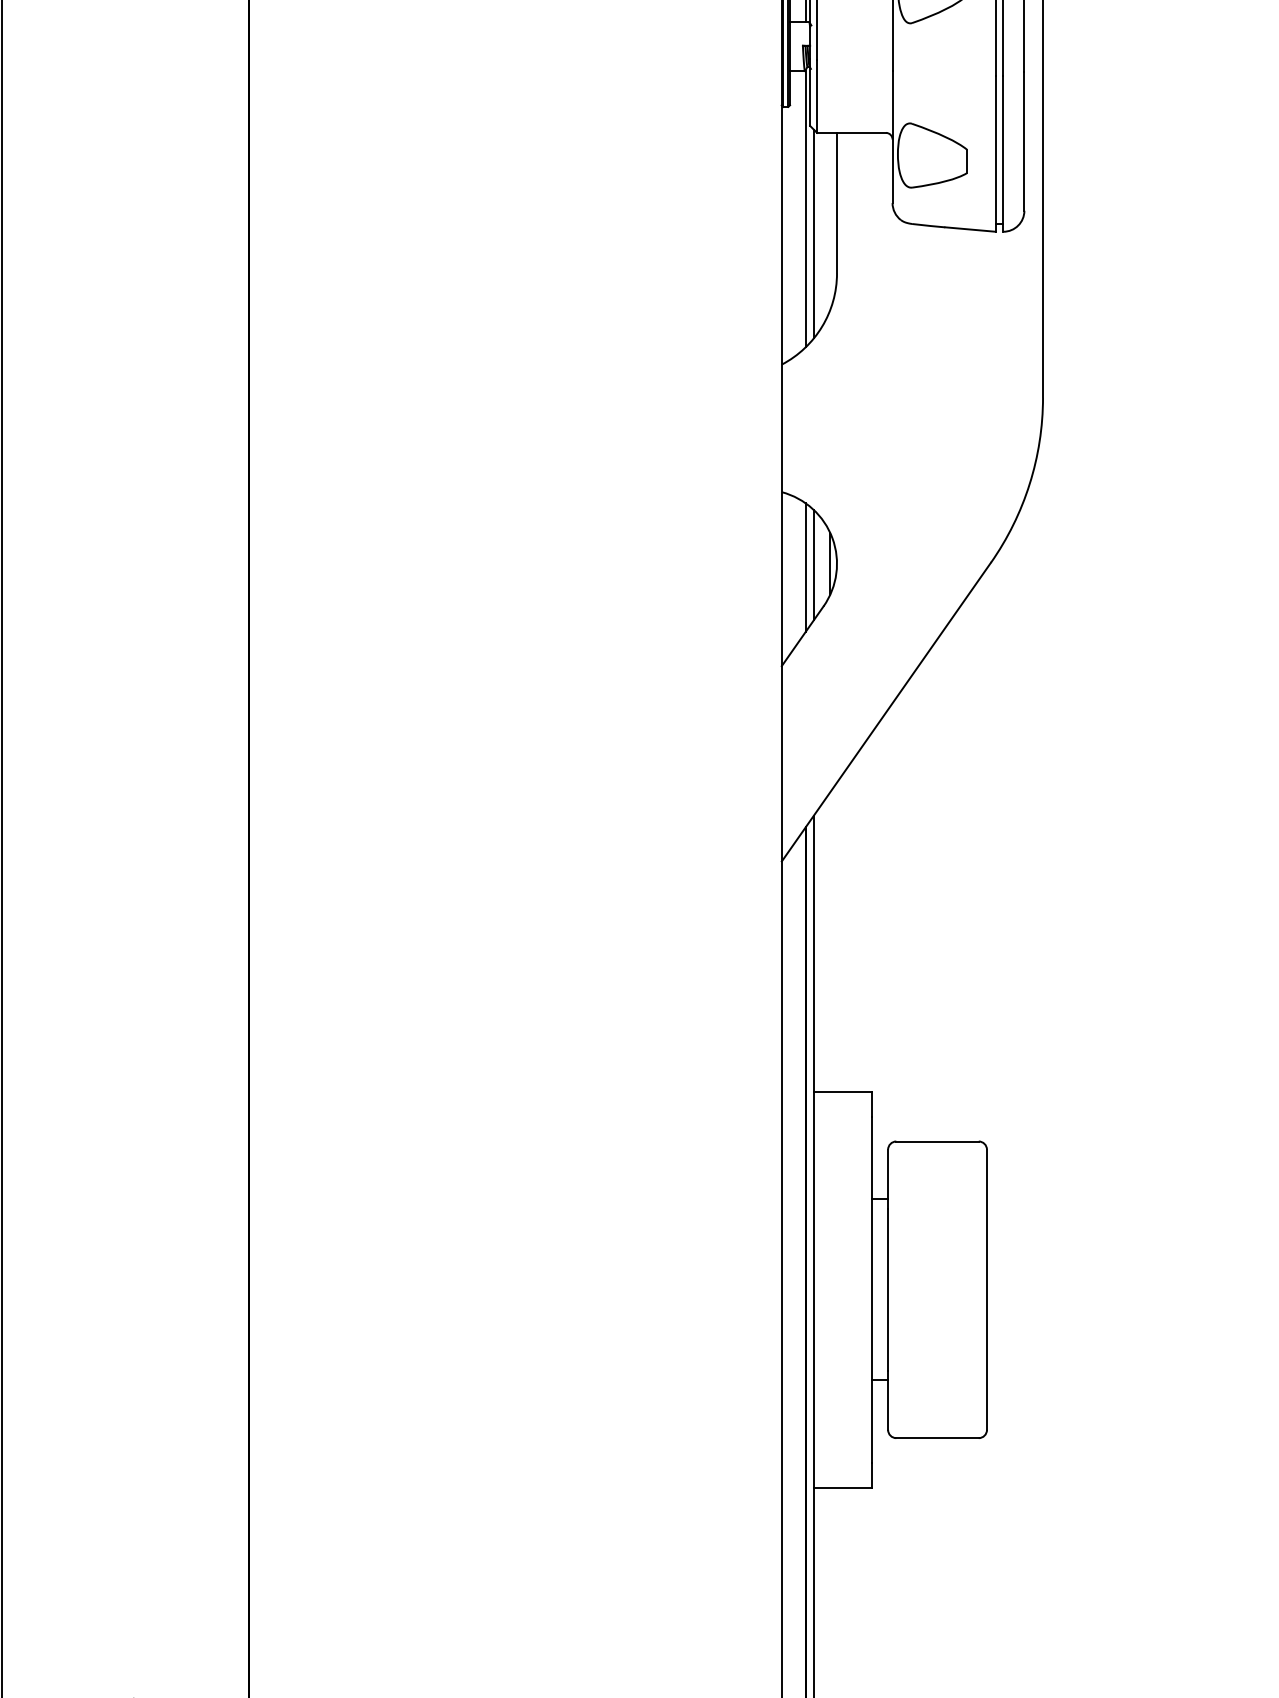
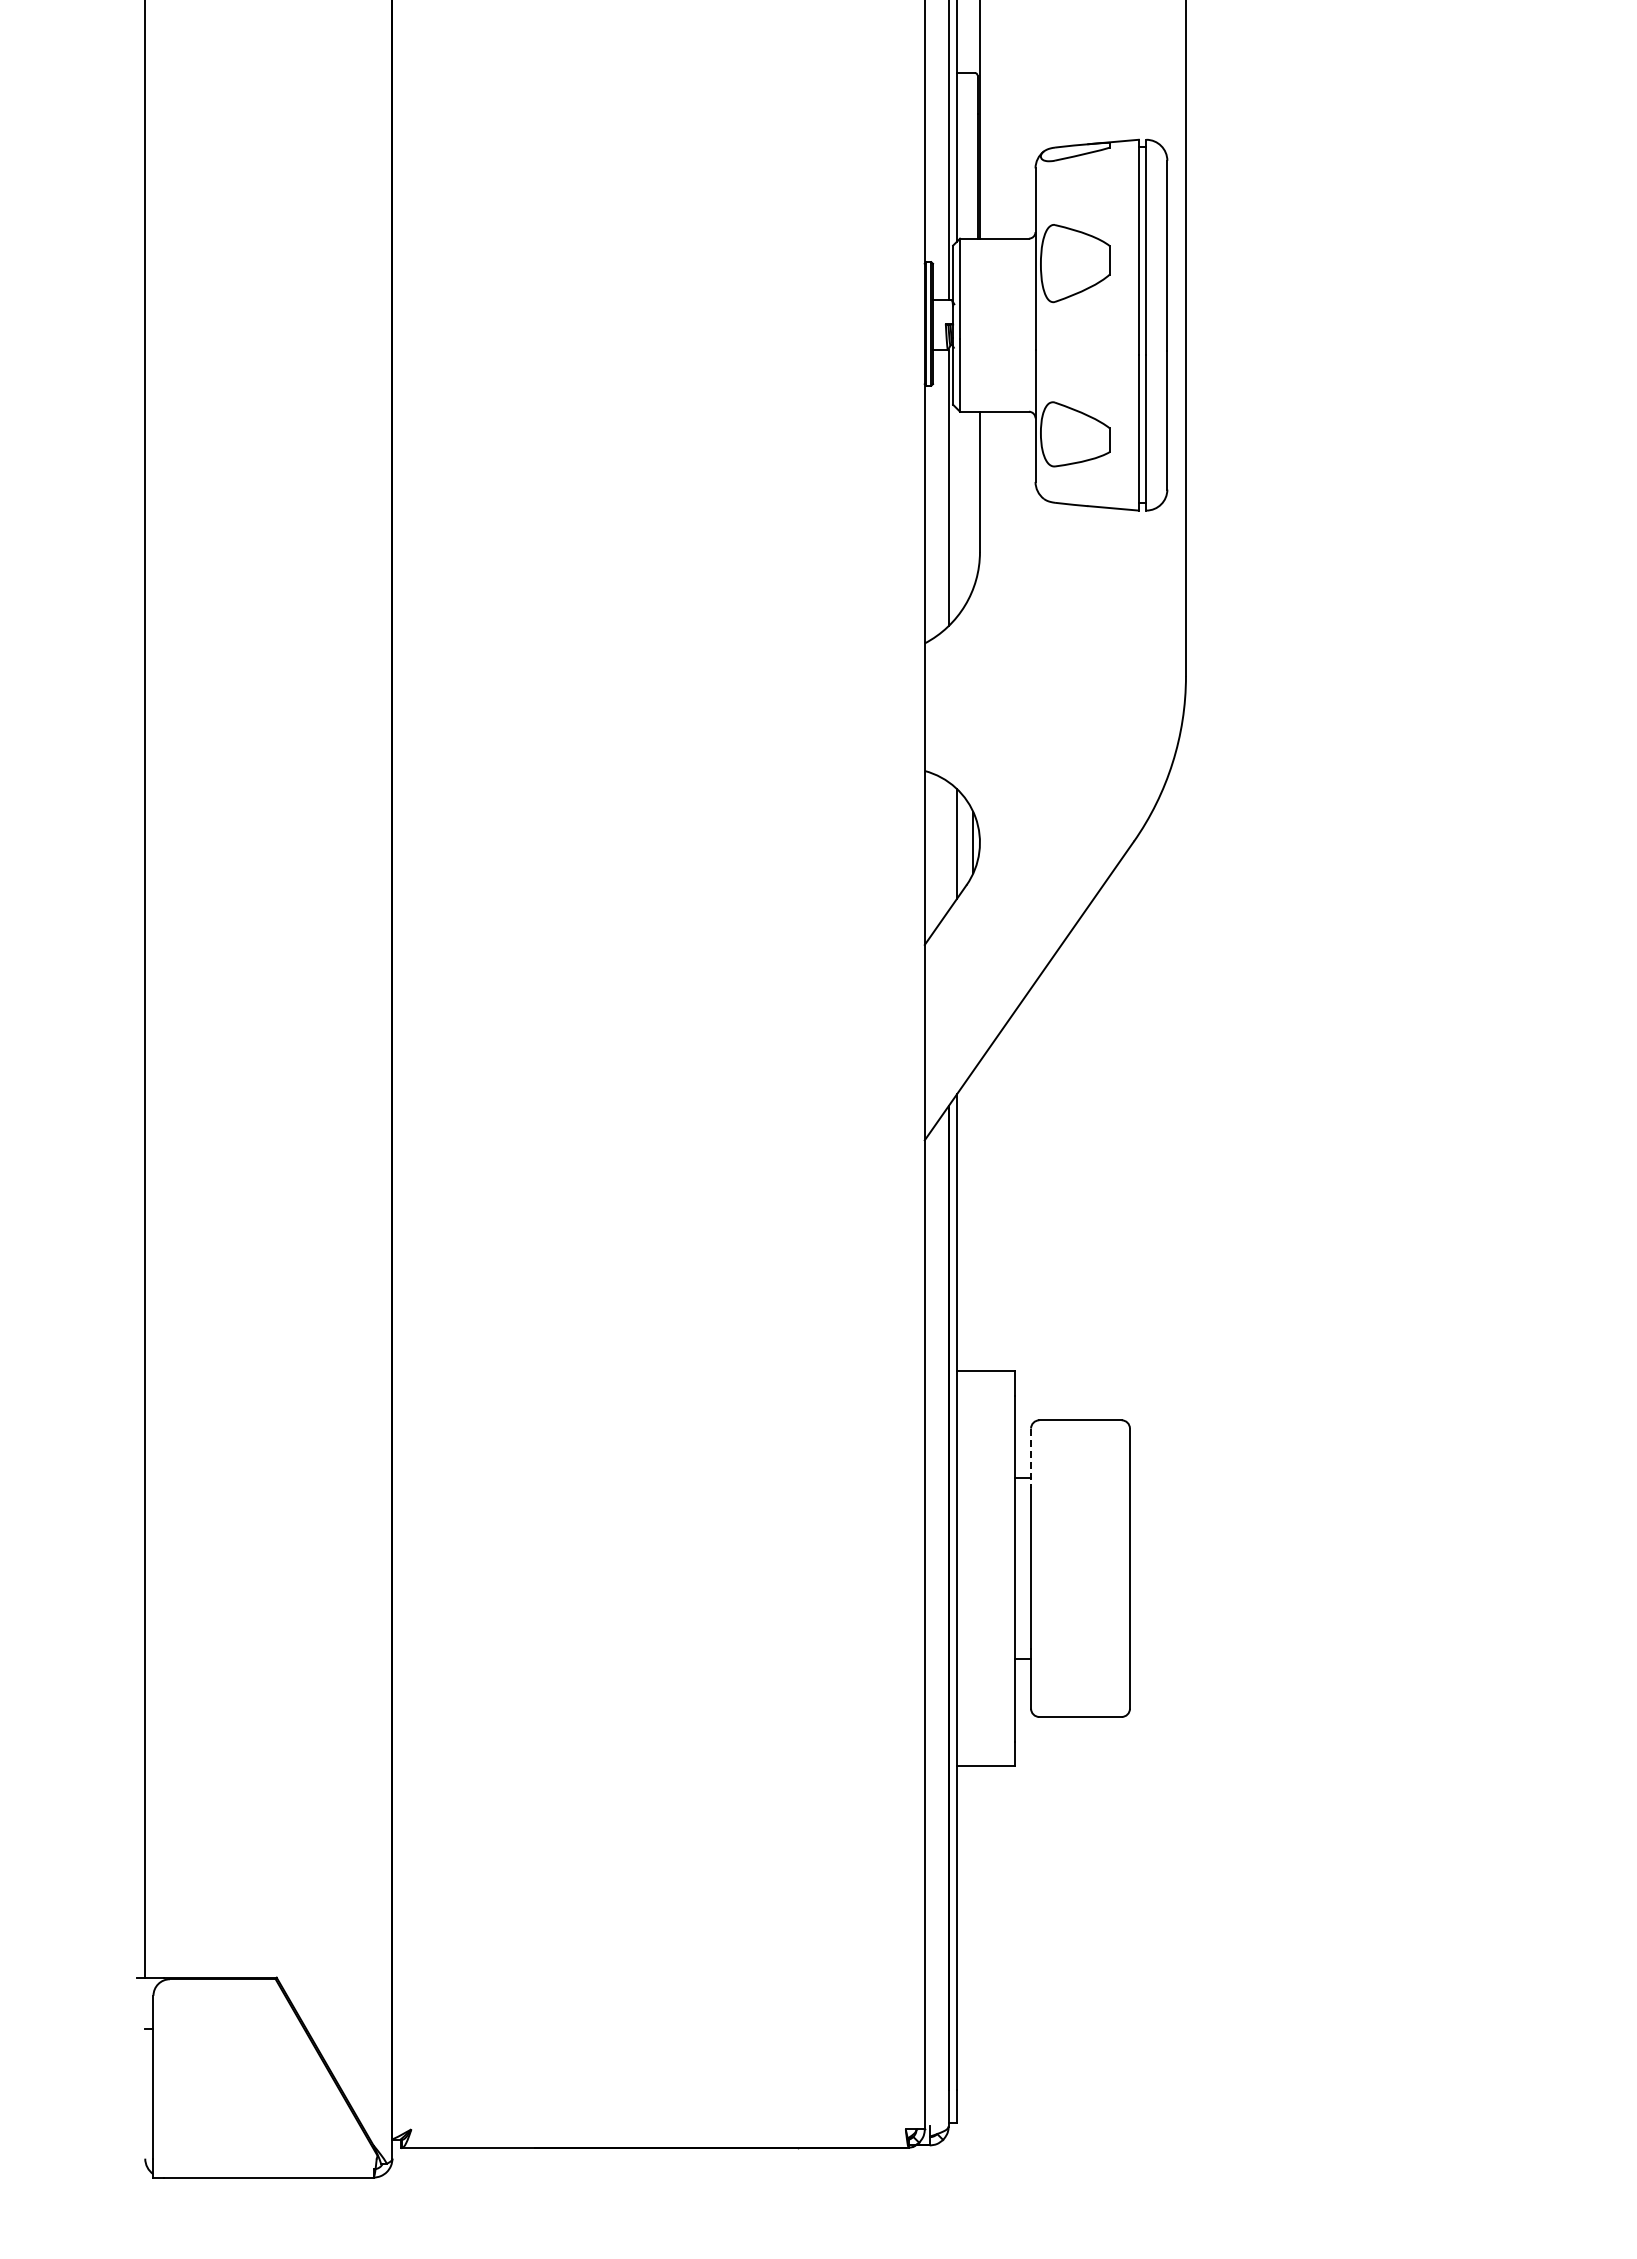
line: (813, 233) -> (956, 512), removed
line: (805, 567) -> (948, 846), removed
line: (888, 1179) -> (1031, 1458), solid -> dashed

